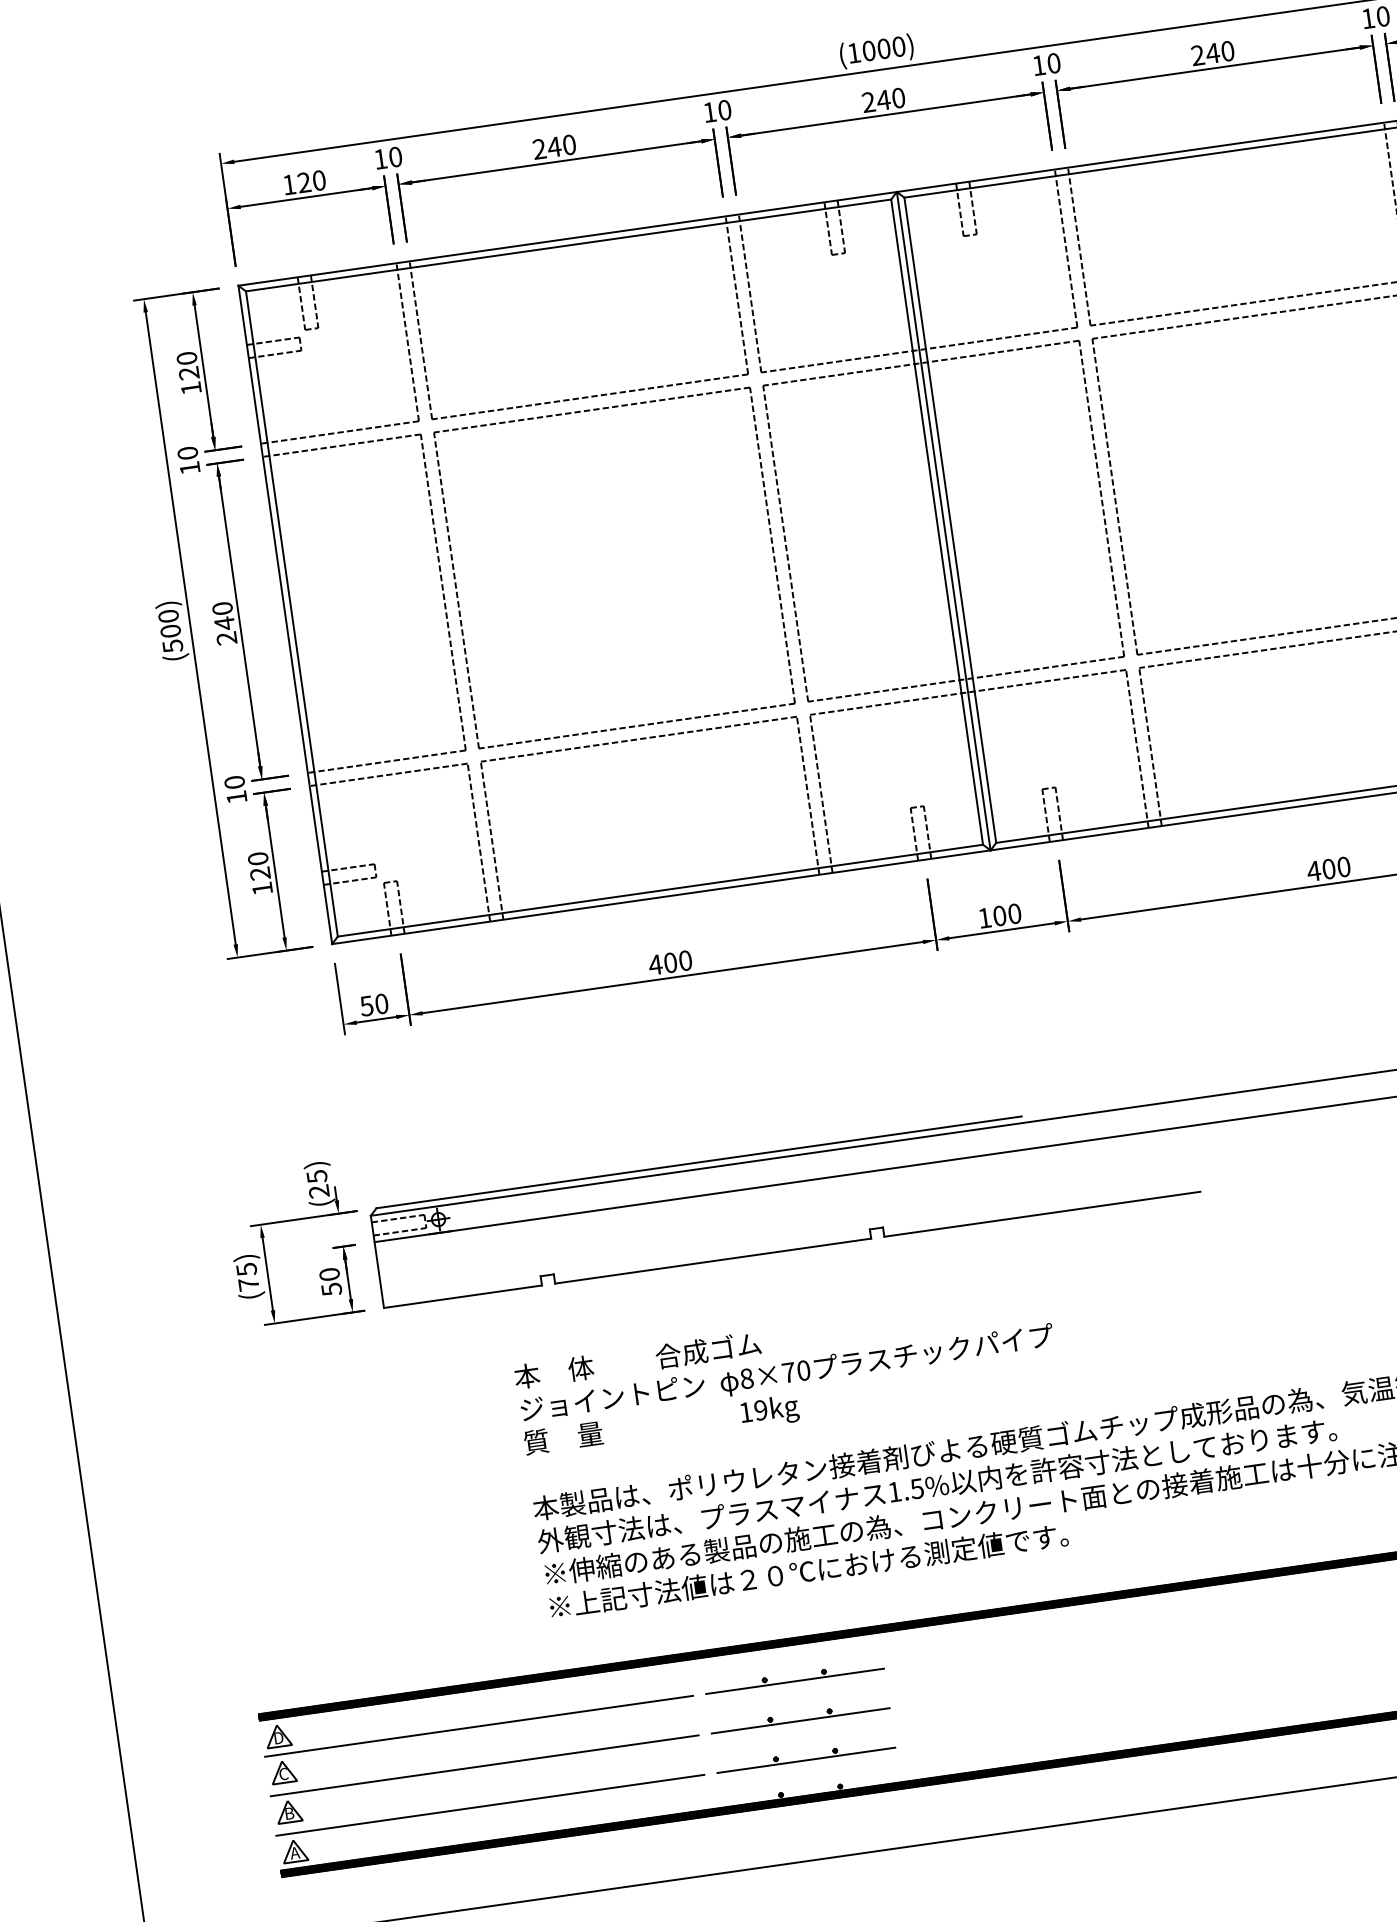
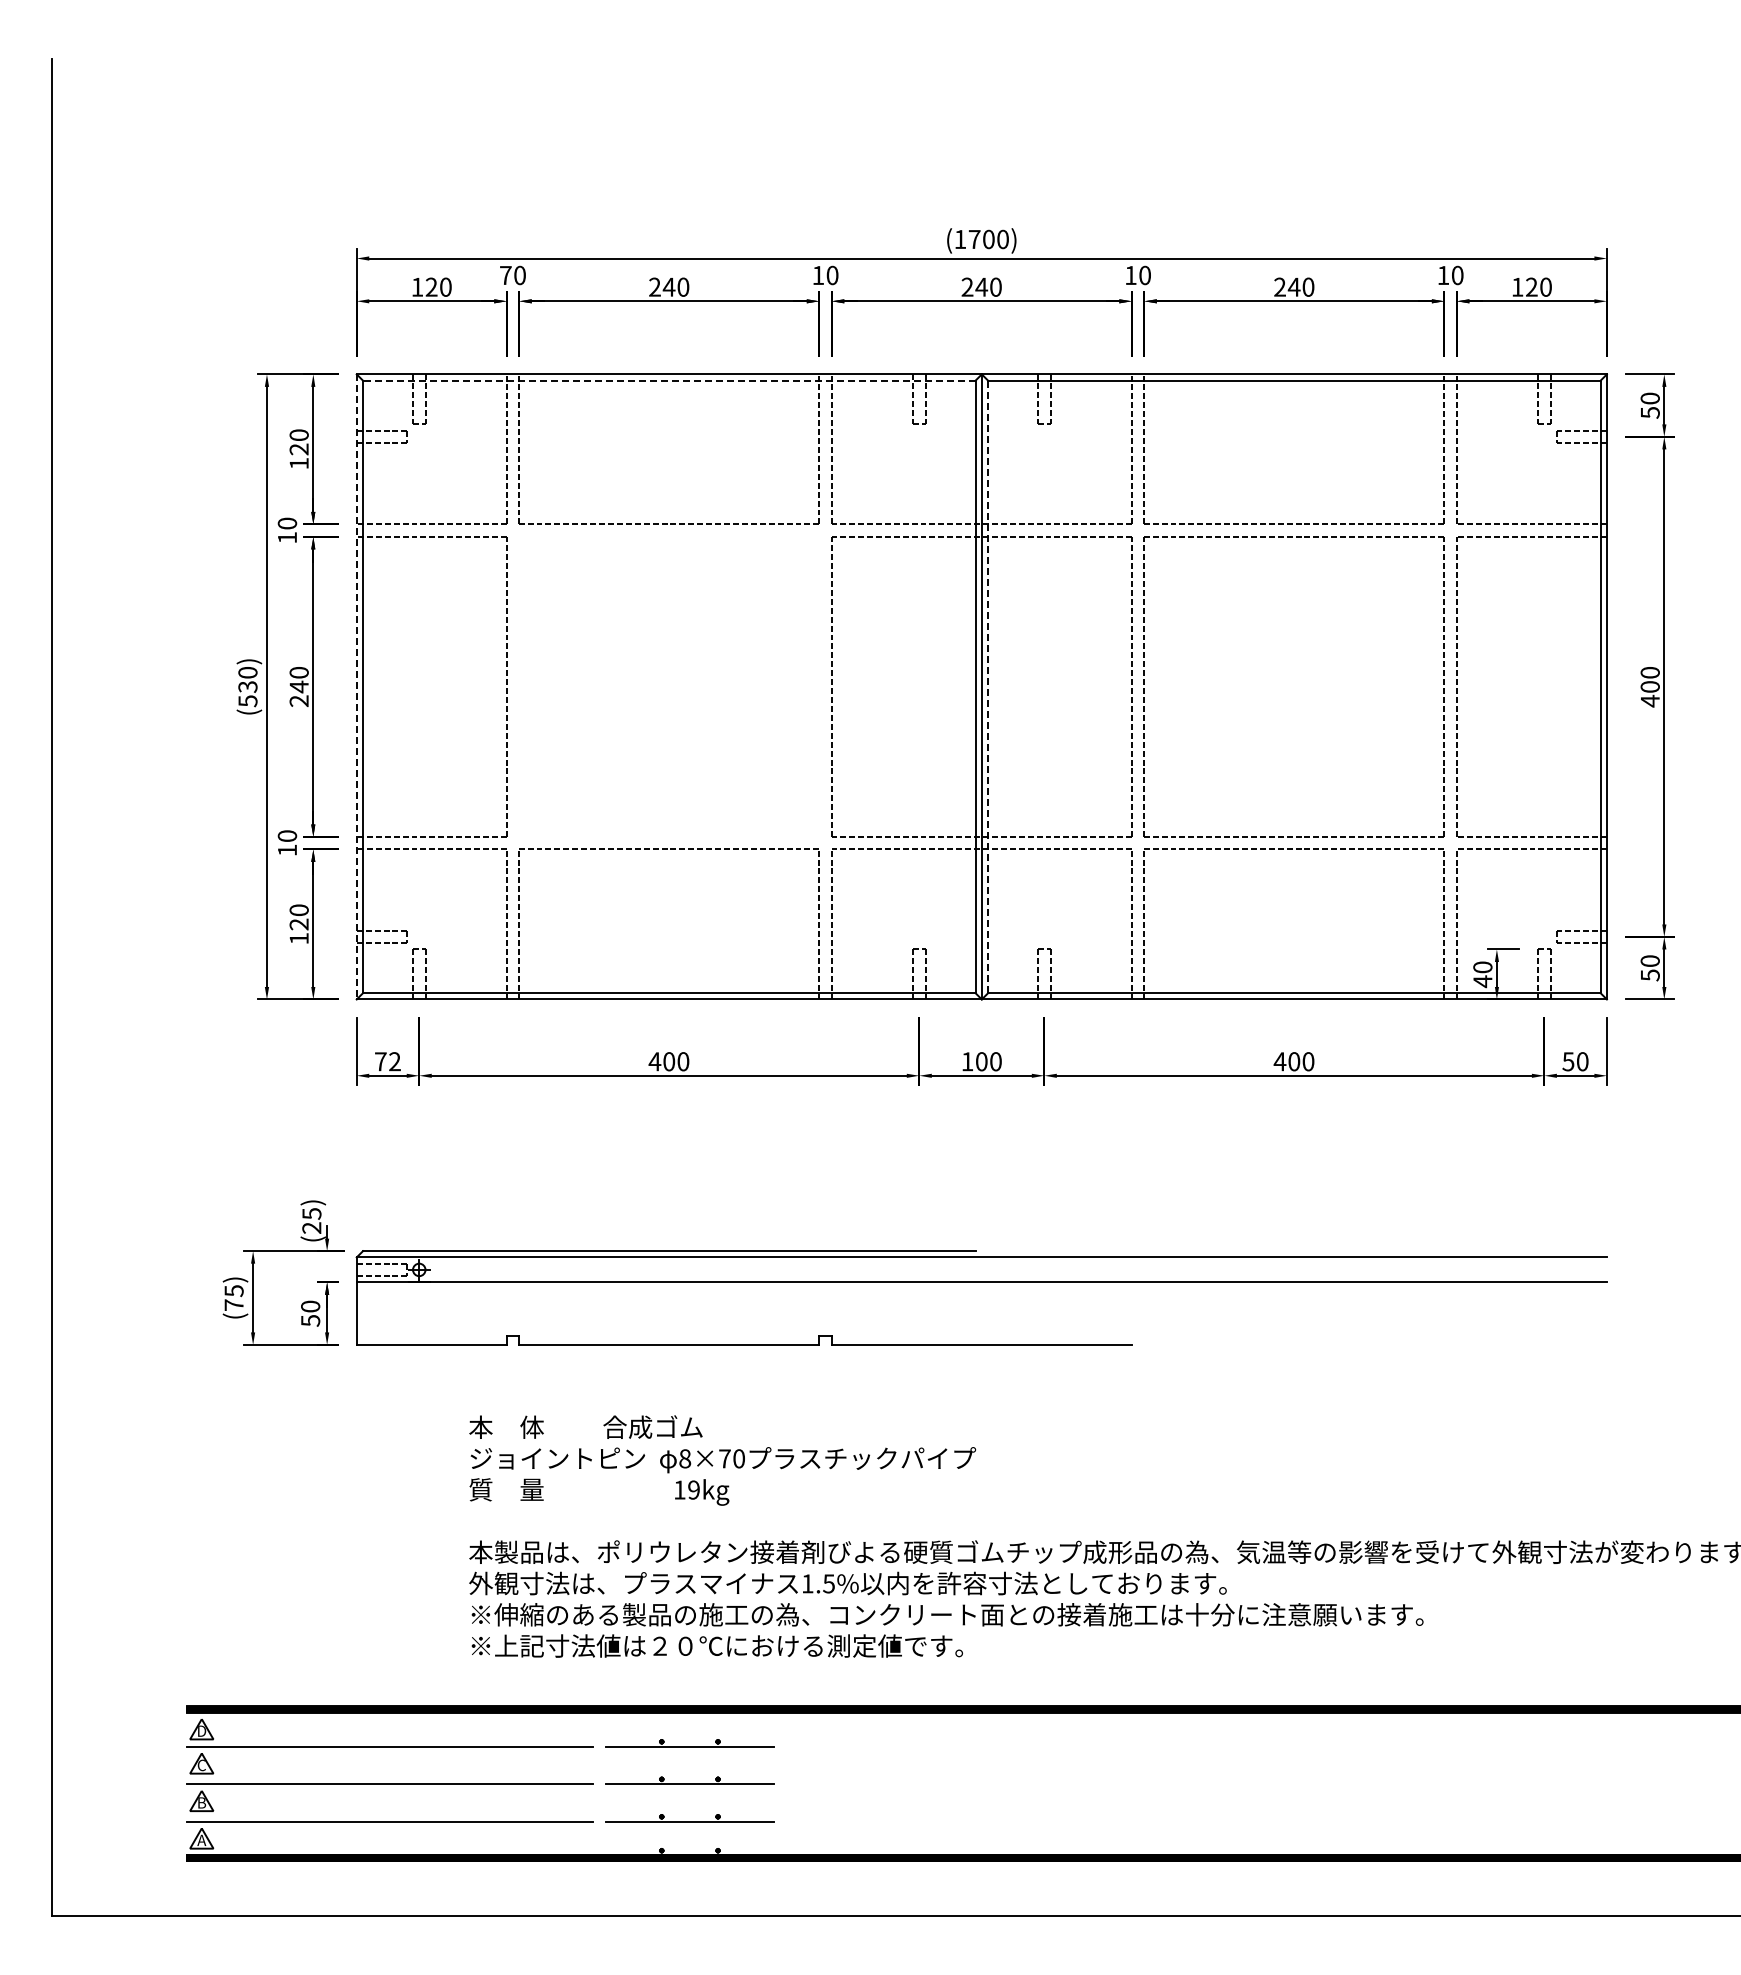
text: (868, 51) -> (974, 239), (1000) -> (1700)
text: (380, 159) -> (505, 275), 10 -> 70
line: (567, 245) -> (668, 380), solid -> dashed
part: (590, 410) -> (667, 537), removed
line: (950, 520) -> (988, 687), solid -> dashed
line: (284, 614) -> (356, 686), solid -> dashed
text: (170, 630) -> (247, 686), (500) -> (530)
text: (373, 1004) -> (387, 1061), 50 -> 72

